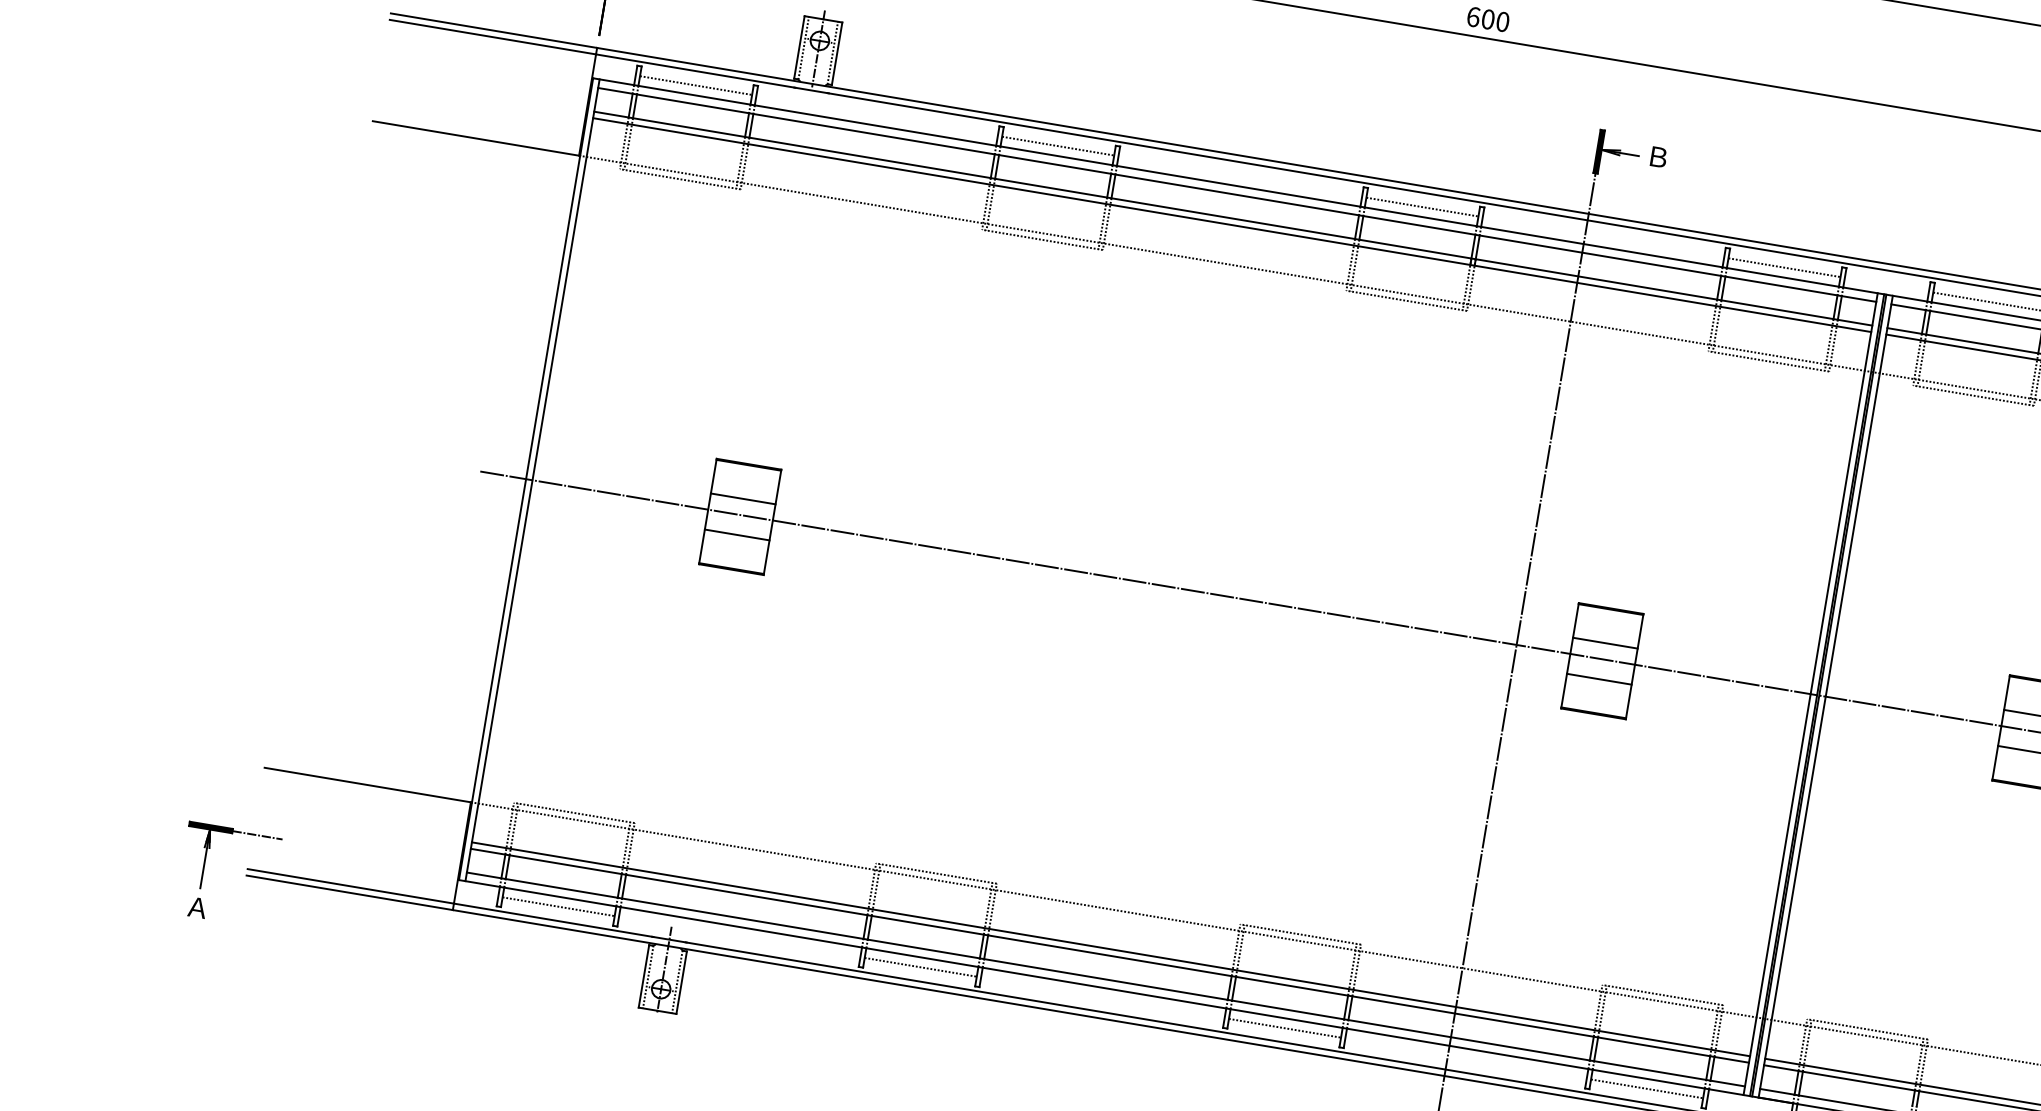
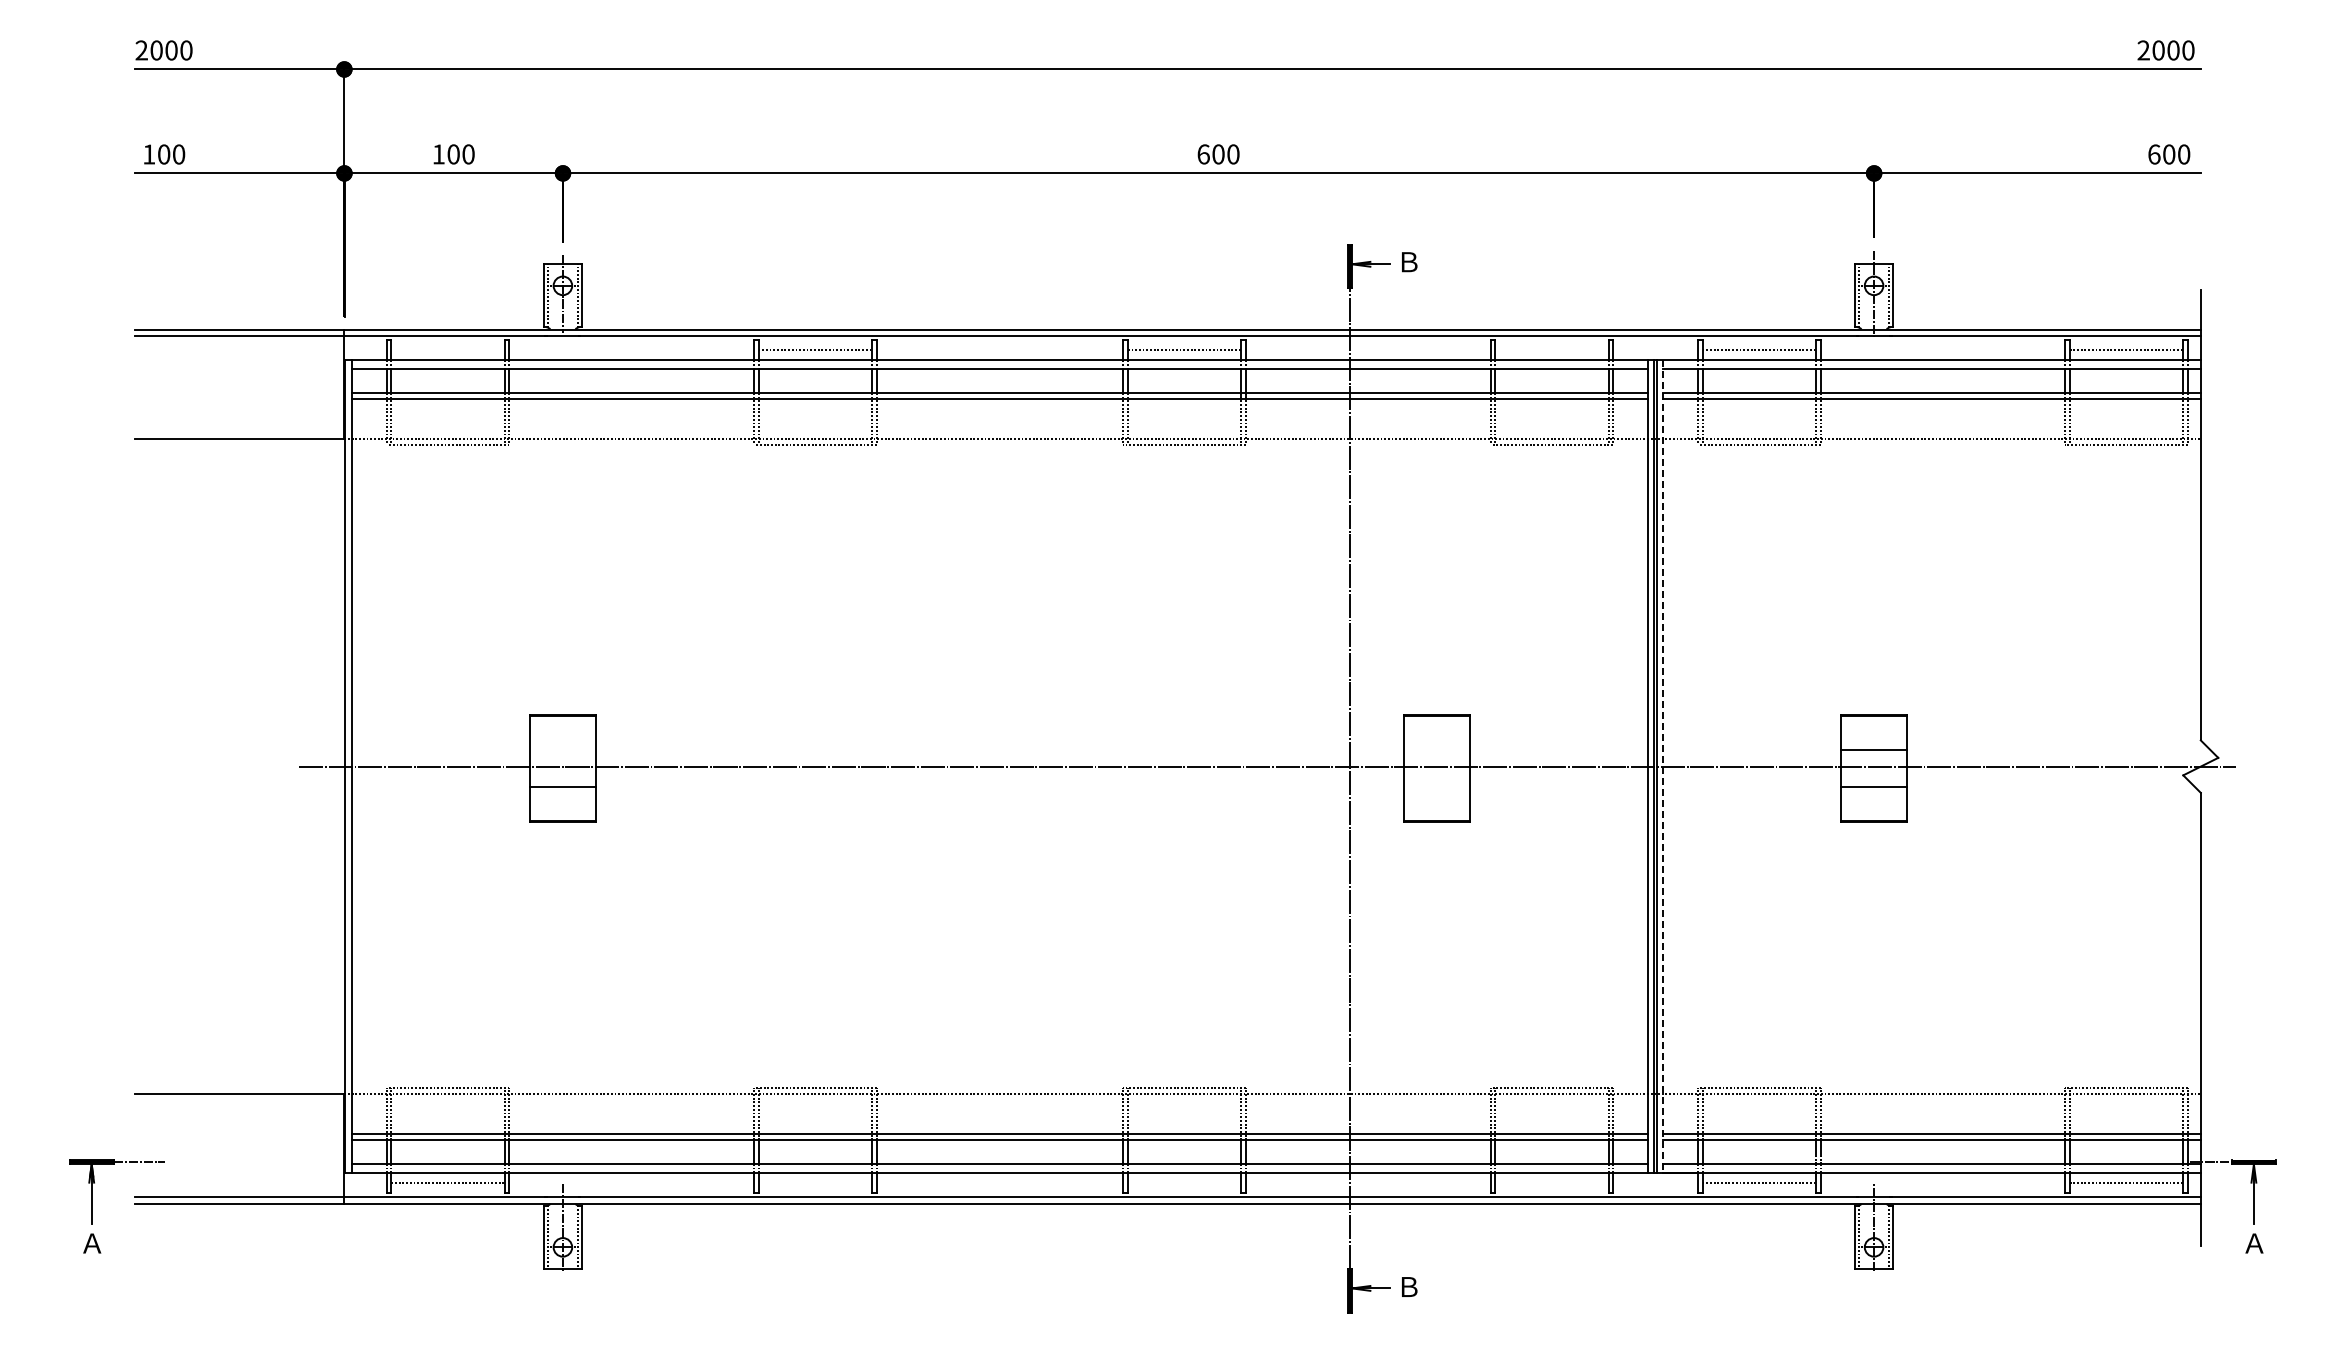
line: (696, 85) -> (448, 350), removed
line: (1784, 267) -> (1551, 350), removed
line: (742, 499) -> (562, 750), removed
line: (1604, 643) -> (1436, 750), removed
line: (1598, 678) -> (1436, 786), removed
line: (1825, 697) -> (1663, 767), solid -> dashed
line: (921, 966) -> (815, 1182), removed
line: (1284, 1027) -> (1184, 1182), removed
line: (1646, 1088) -> (1551, 1182), removed

